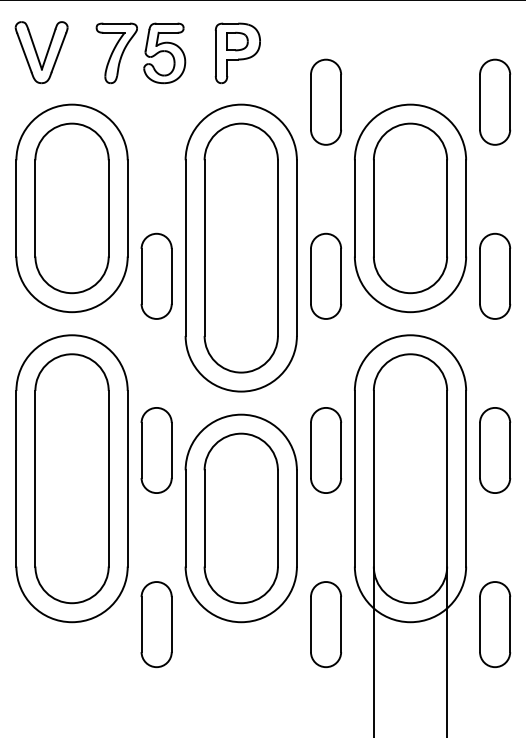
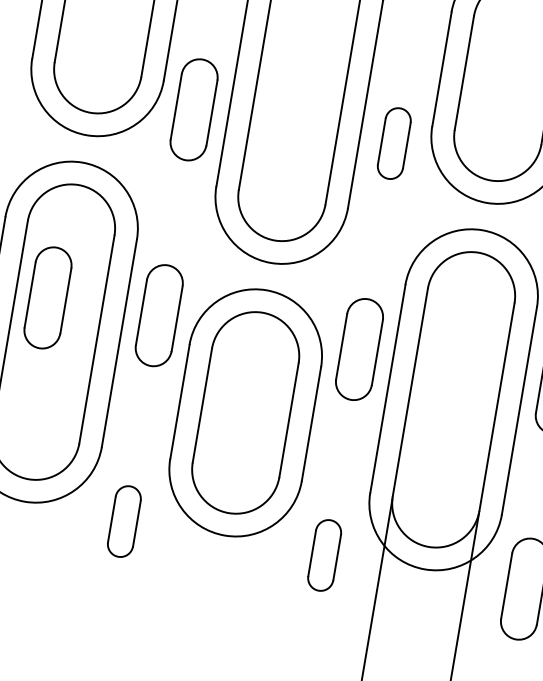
part: (325, 275) -> (393, 142), size x0.7
part: (62, 450) -> (47, 296), added
part: (156, 624) -> (124, 521), size x0.7
part: (325, 624) -> (324, 555), size x0.7

